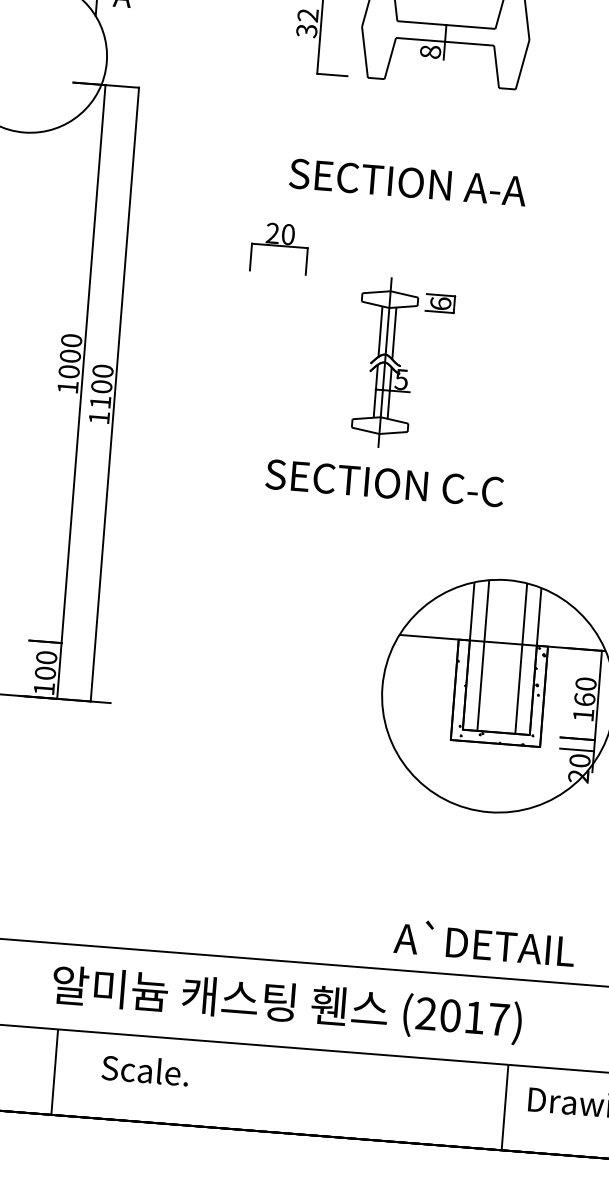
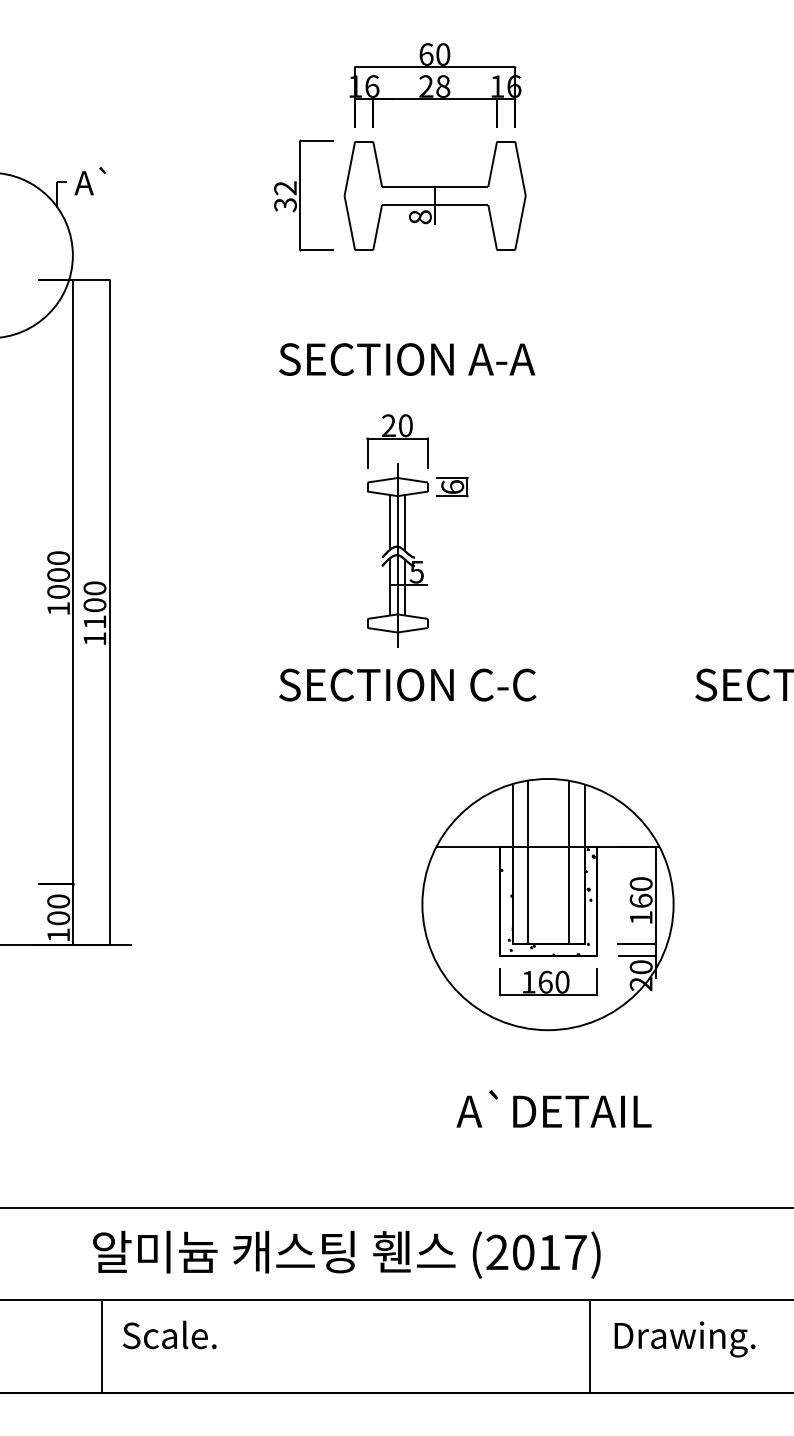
part: (279, 248) -> (397, 441), moved
part: (493, 768) -> (548, 982), added
text: (484, 942) -> (553, 1108), moved
text: (145, 1069) -> (169, 1334), moved

